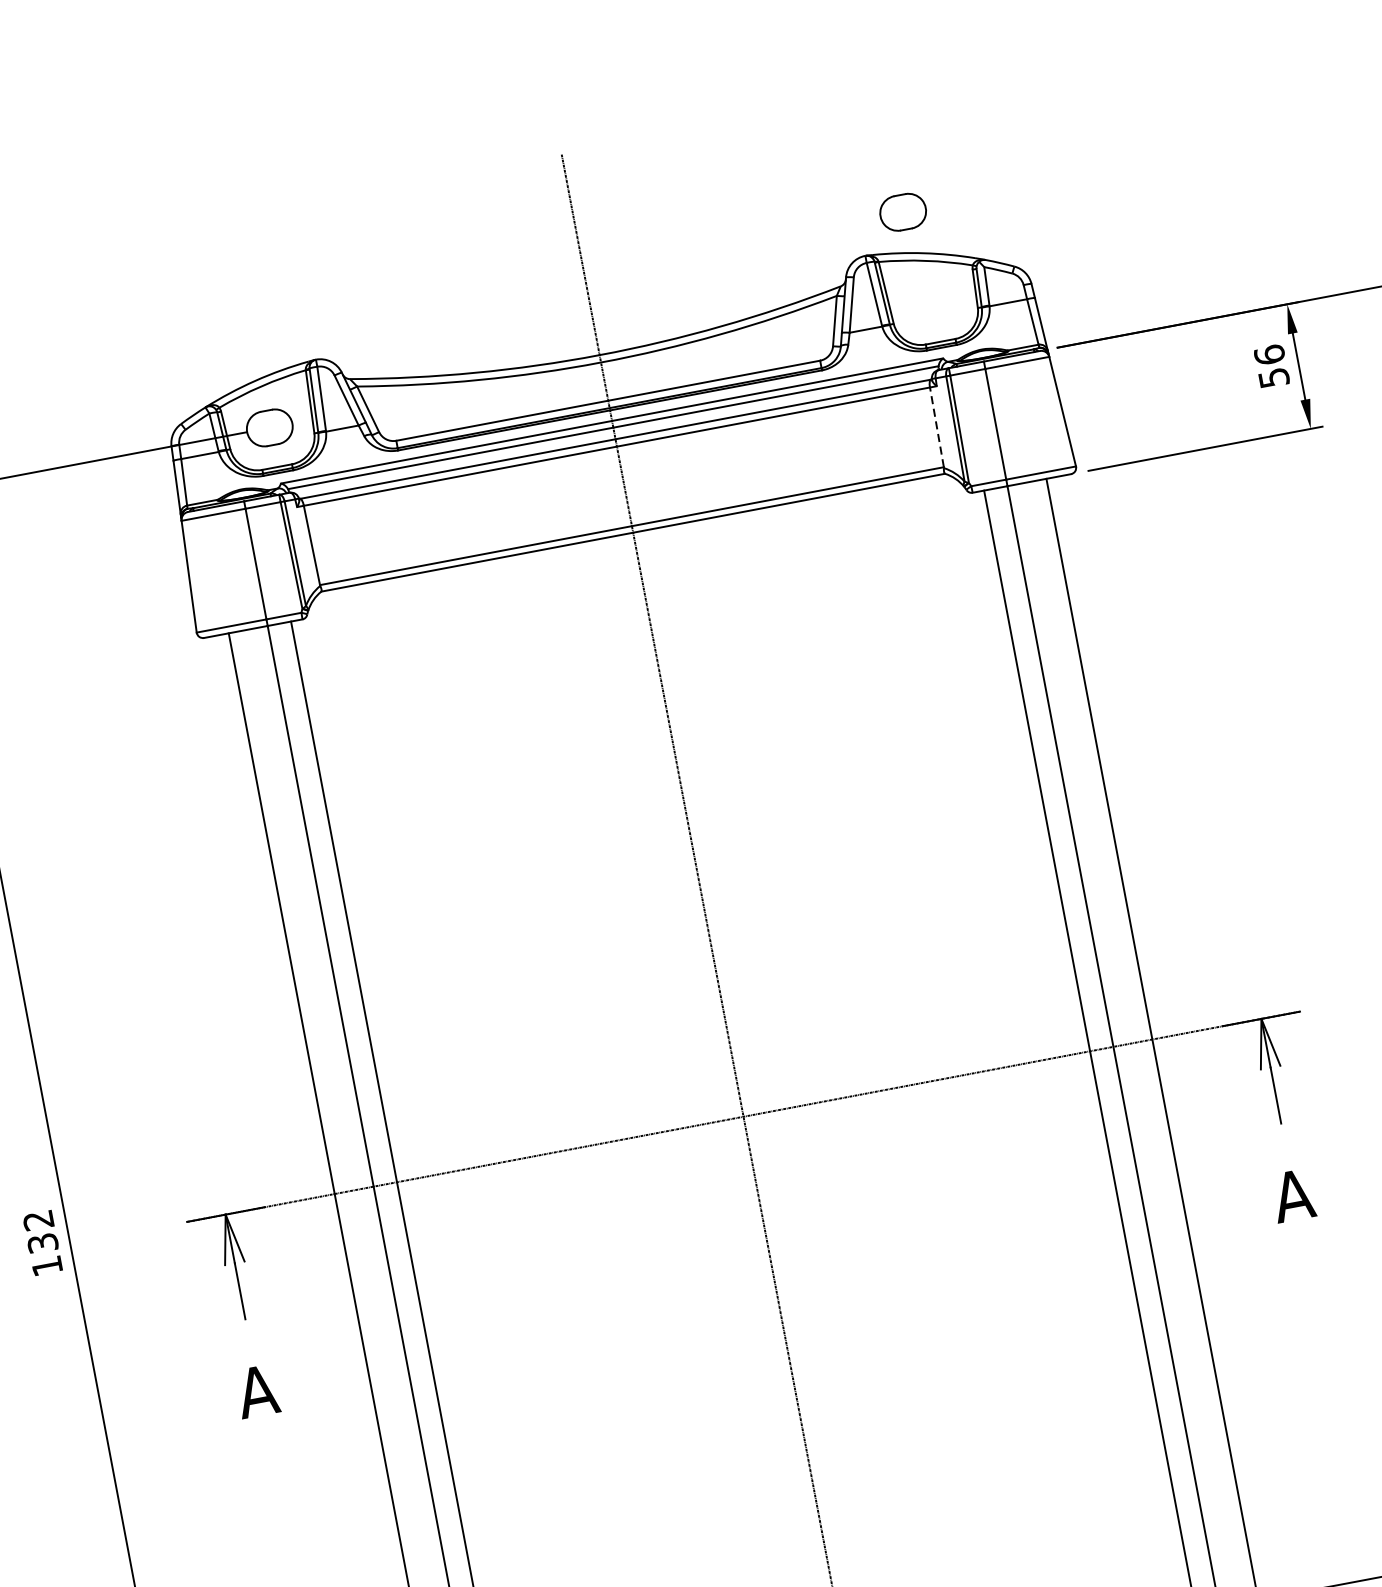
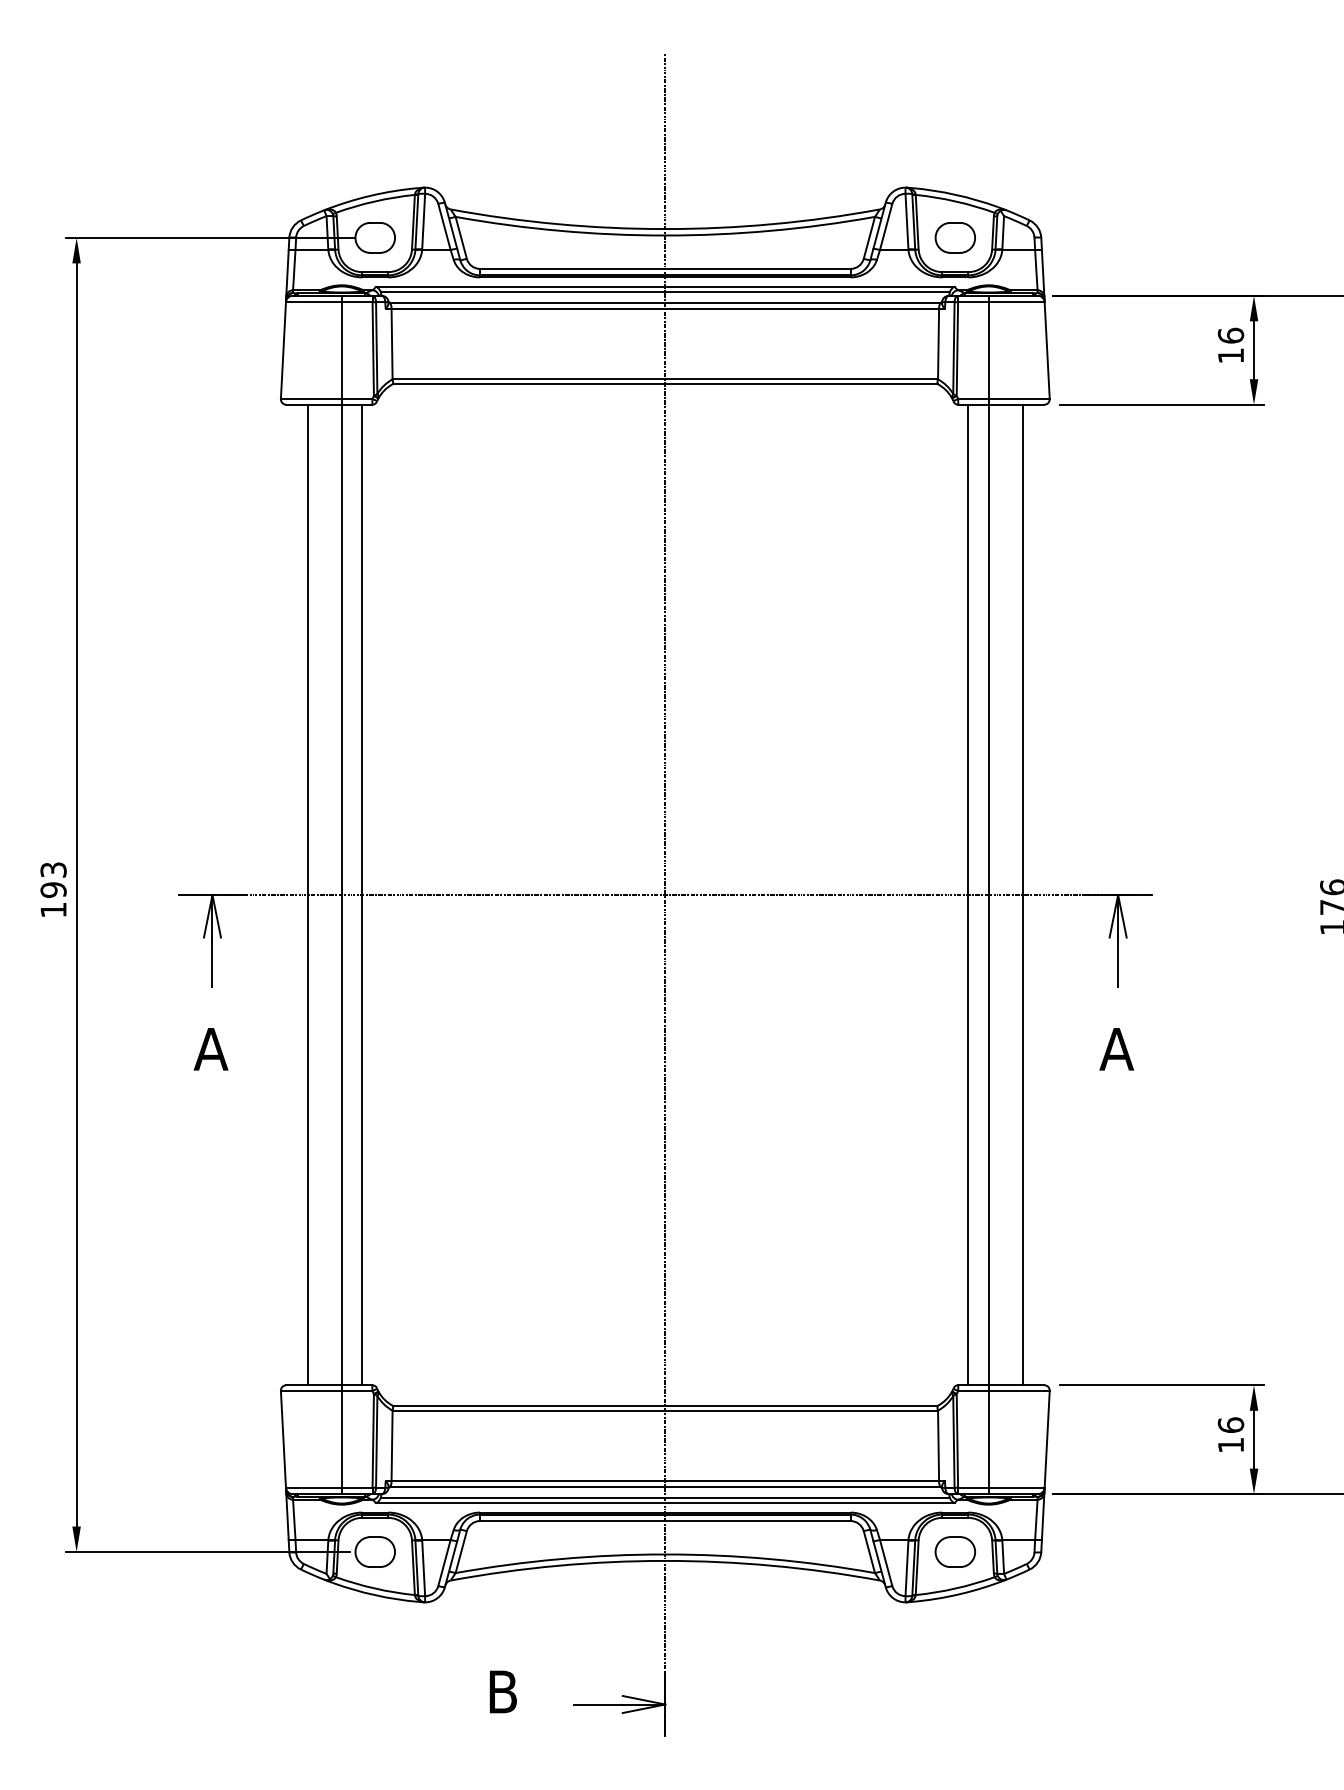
part: (902, 212) -> (954, 237), moved
text: (1274, 377) -> (1231, 355), 56 -> 16
line: (936, 427) -> (938, 343), dashed -> solid
text: (40, 1231) -> (53, 879), 132 -> 193

